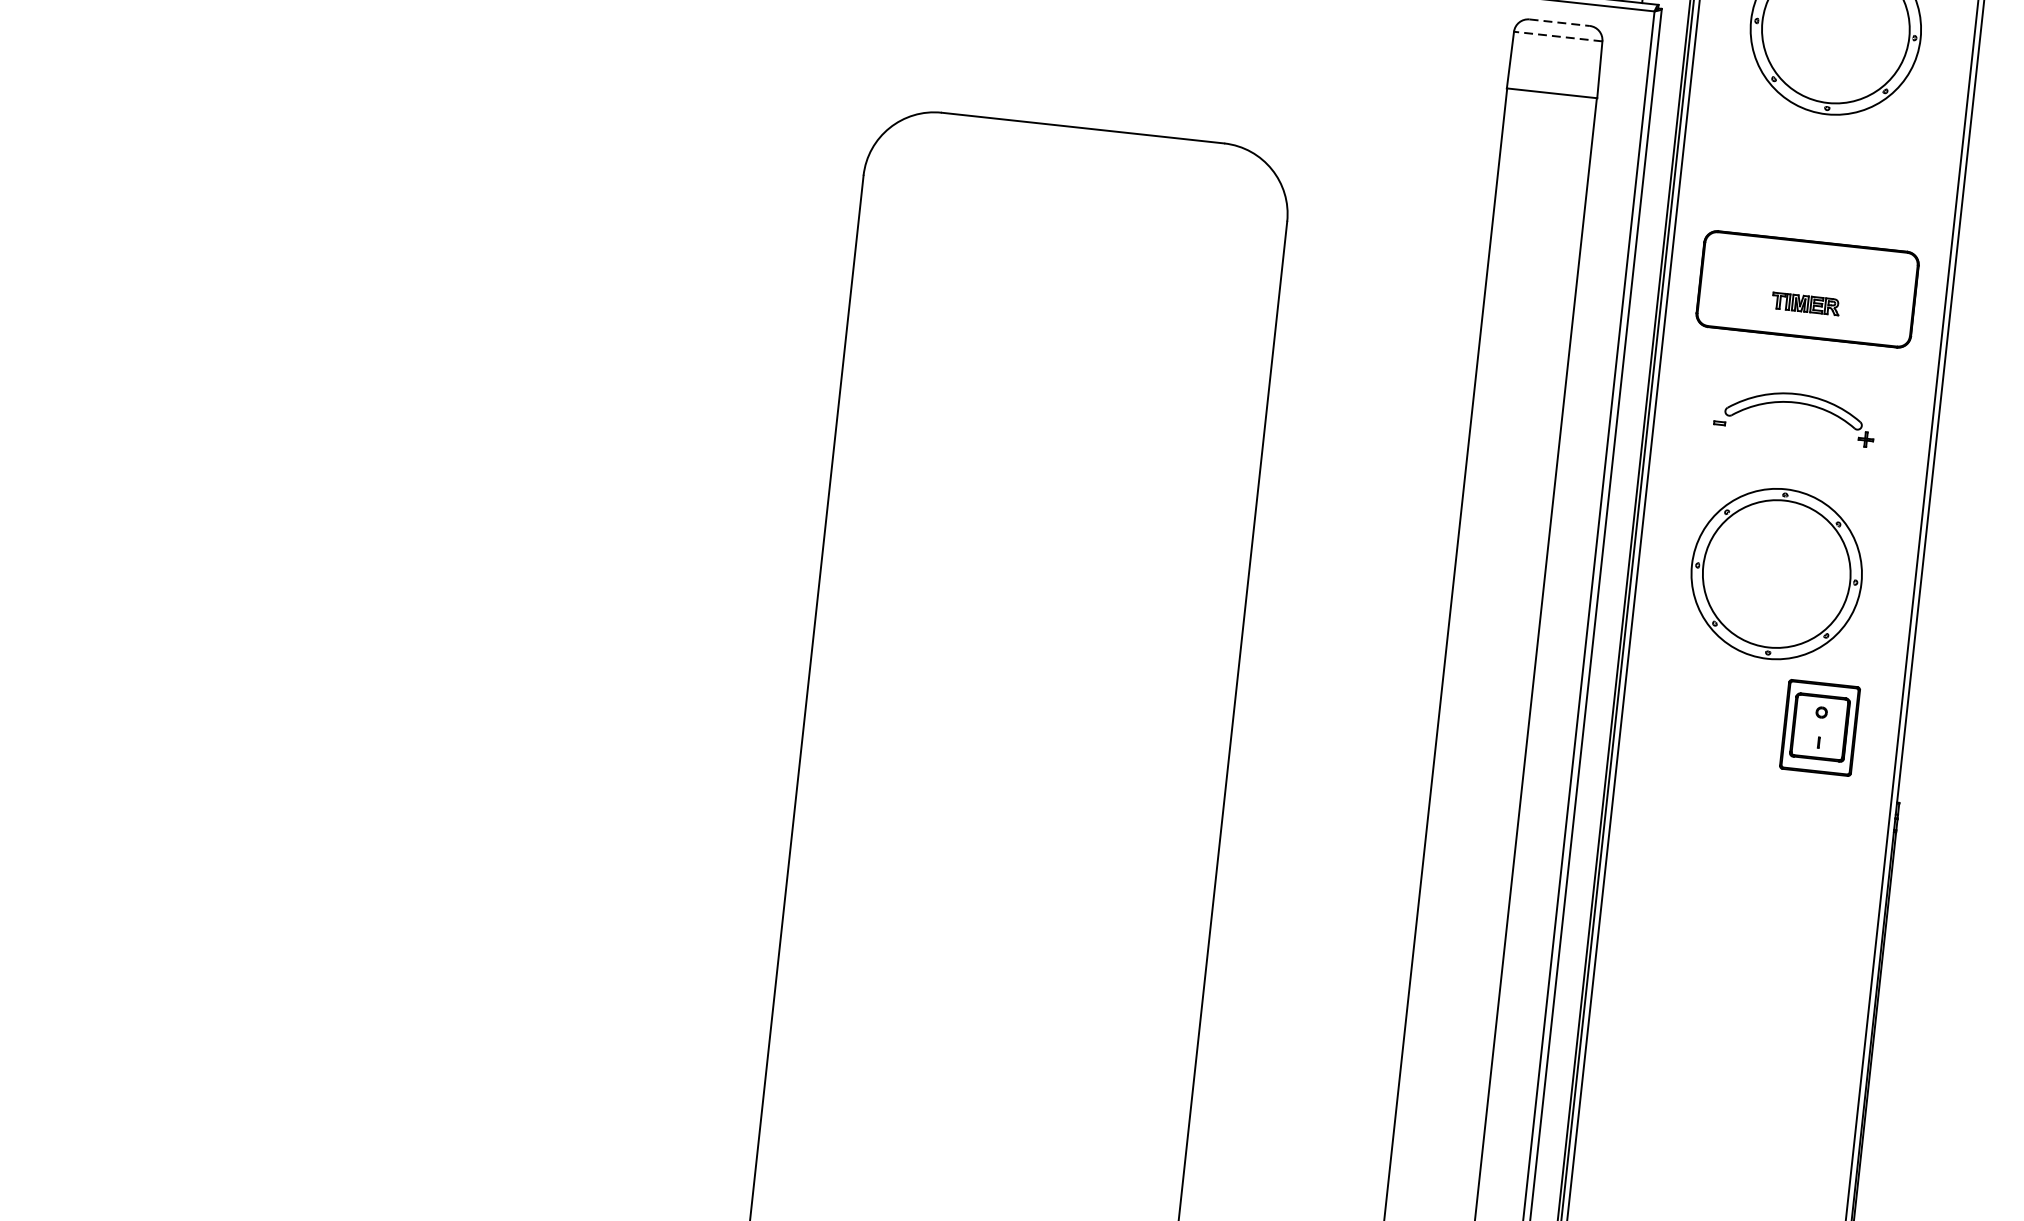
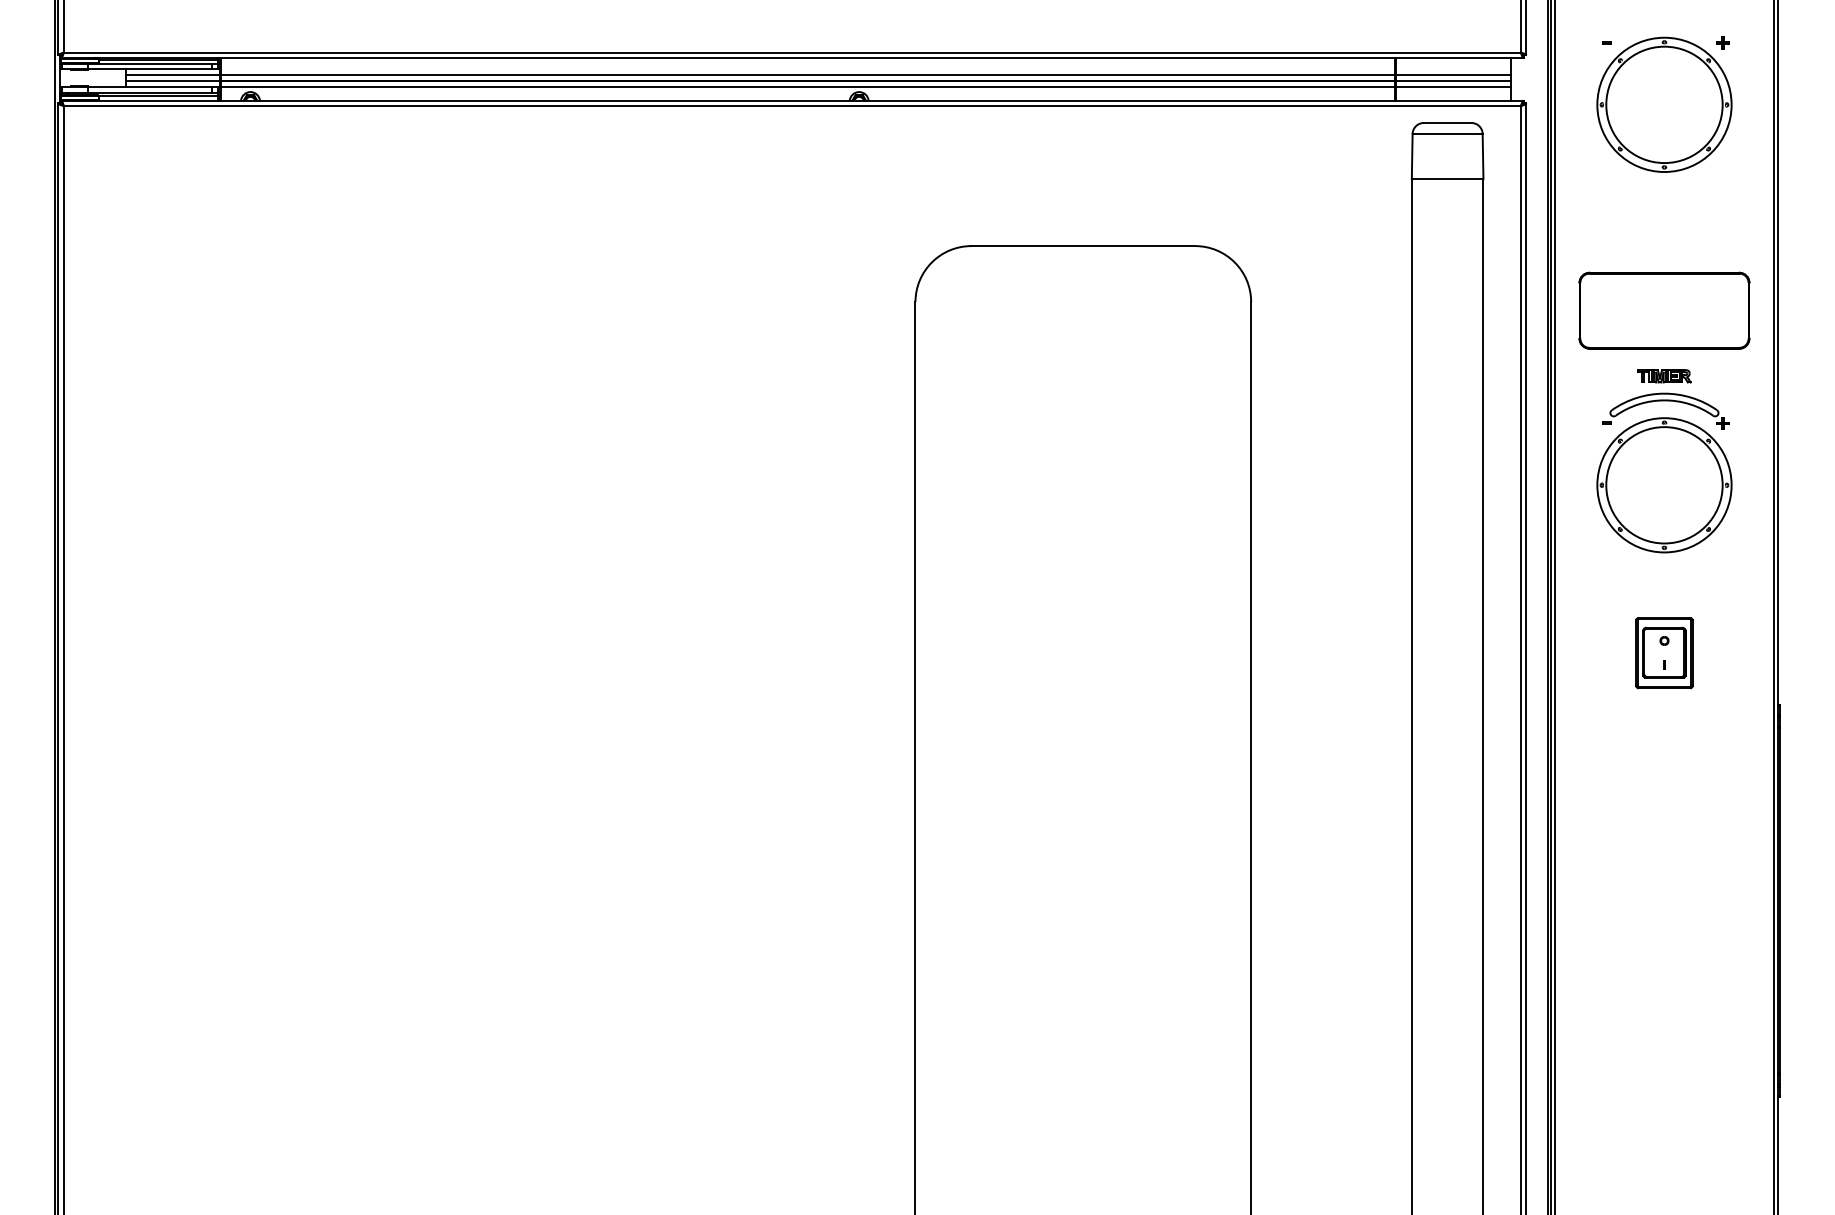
line: (1559, 23) -> (1447, 123), dashed -> solid
line: (1557, 37) -> (1447, 134), dashed -> solid
part: (1806, 304) -> (1664, 376), moved
part: (1776, 574) -> (1664, 485), moved
part: (1820, 728) -> (1664, 653), moved

